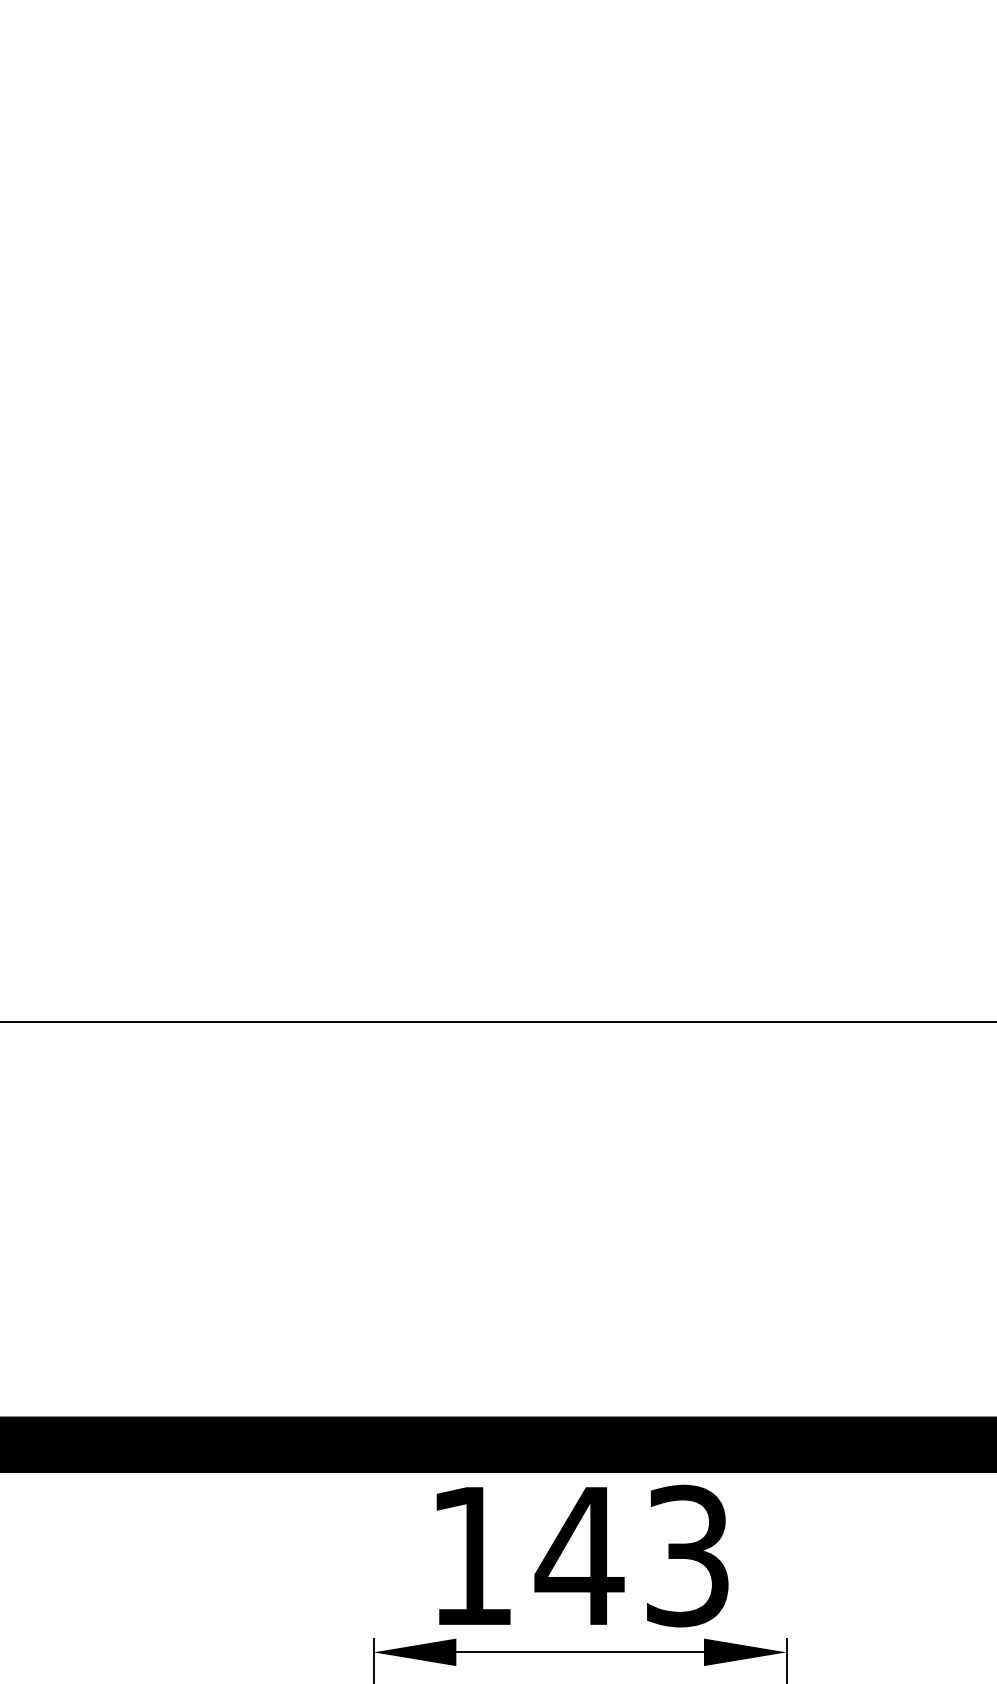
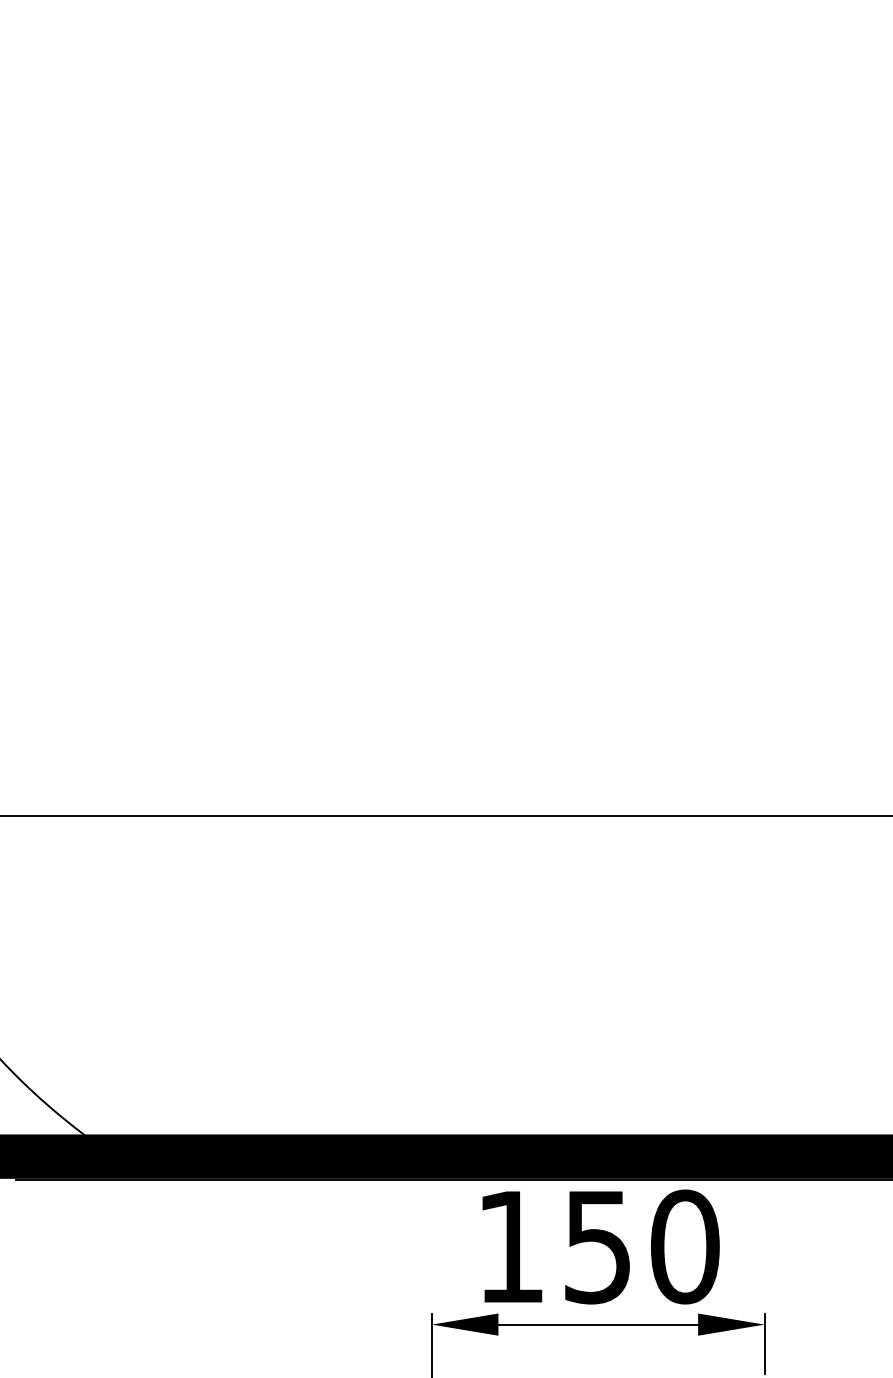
text: (632, 1555) -> (640, 1246), 143 -> 150

